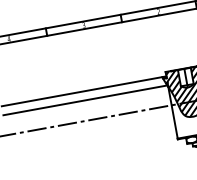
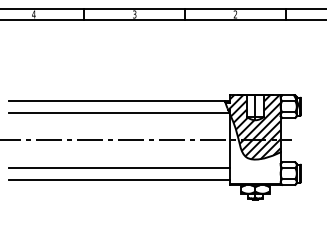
line: (93, 140) -> (119, 167), added
line: (94, 149) -> (119, 179), added

